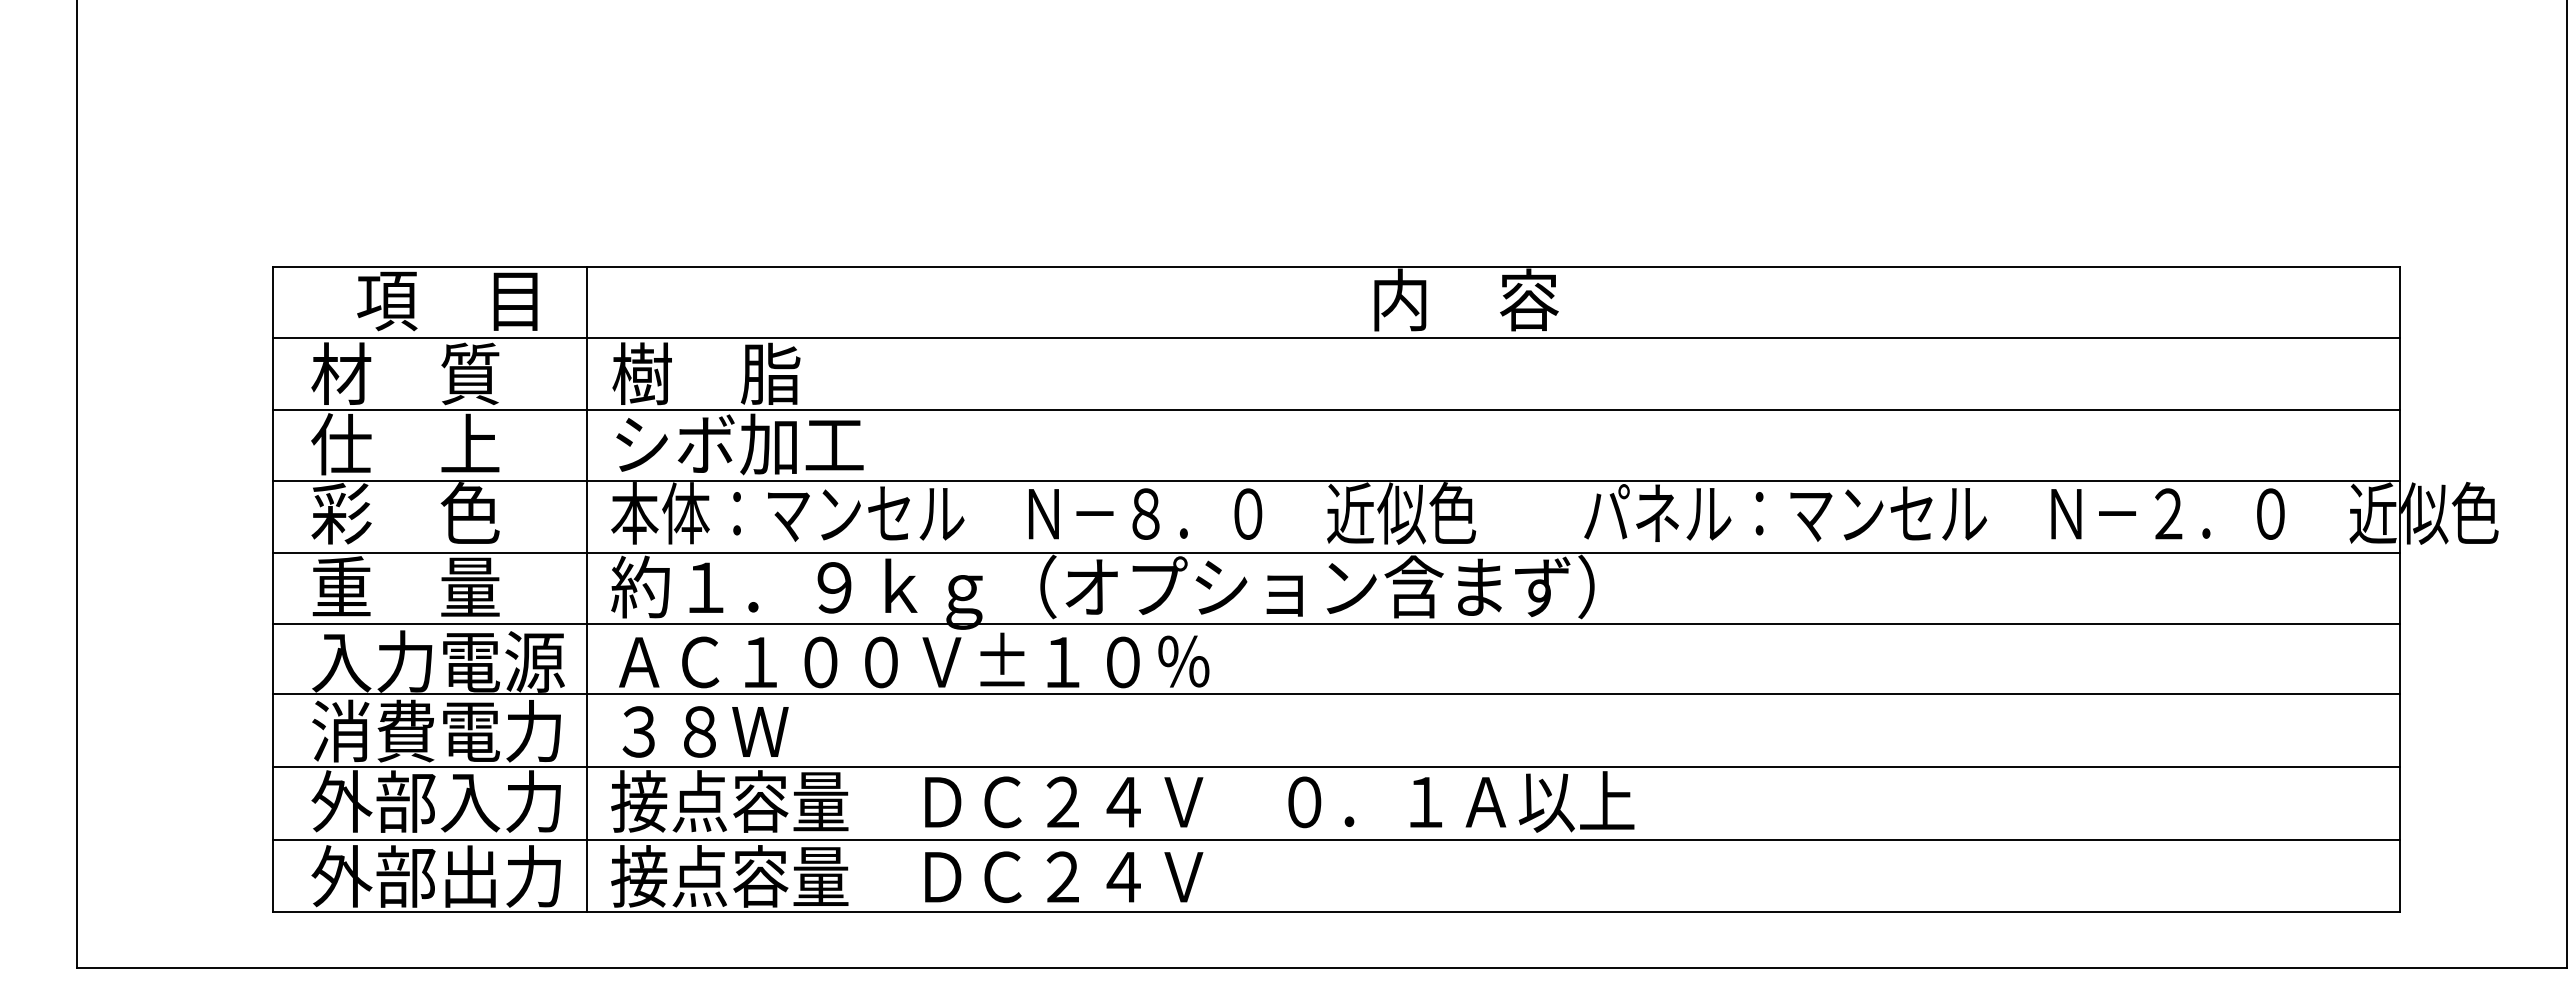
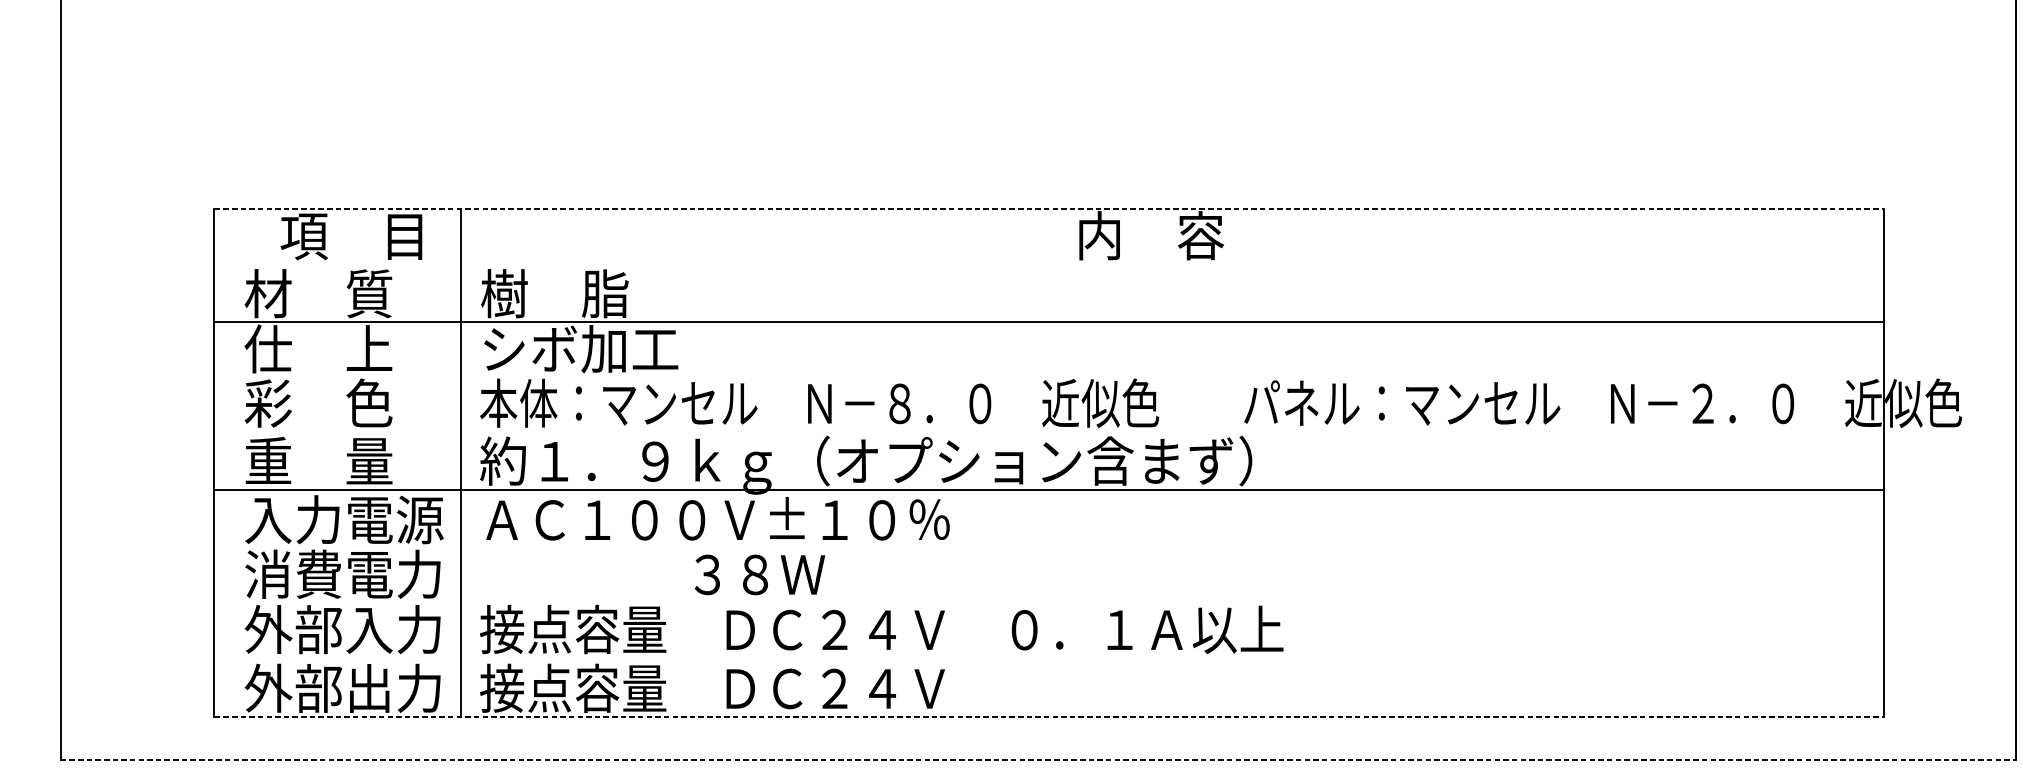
line: (1337, 266) -> (1050, 209), solid -> dashed
line: (1336, 338) -> (1049, 265), removed
line: (1336, 481) -> (1049, 378), removed
line: (1336, 552) -> (1049, 434), removed
line: (1336, 694) -> (1049, 545), removed
text: (705, 731) -> (759, 574), moved
line: (1336, 767) -> (1049, 602), removed
line: (1336, 839) -> (1049, 659), removed
line: (1337, 912) -> (1050, 716), solid -> dashed
line: (1322, 967) -> (1038, 759), solid -> dashed

